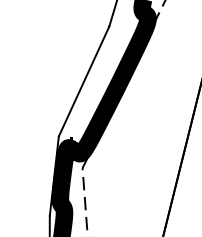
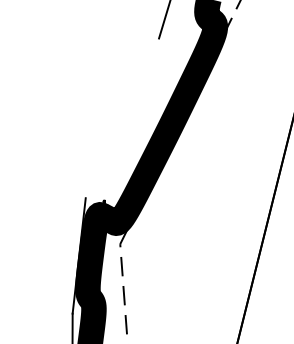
line: (83, 81) -> (121, 118), removed

